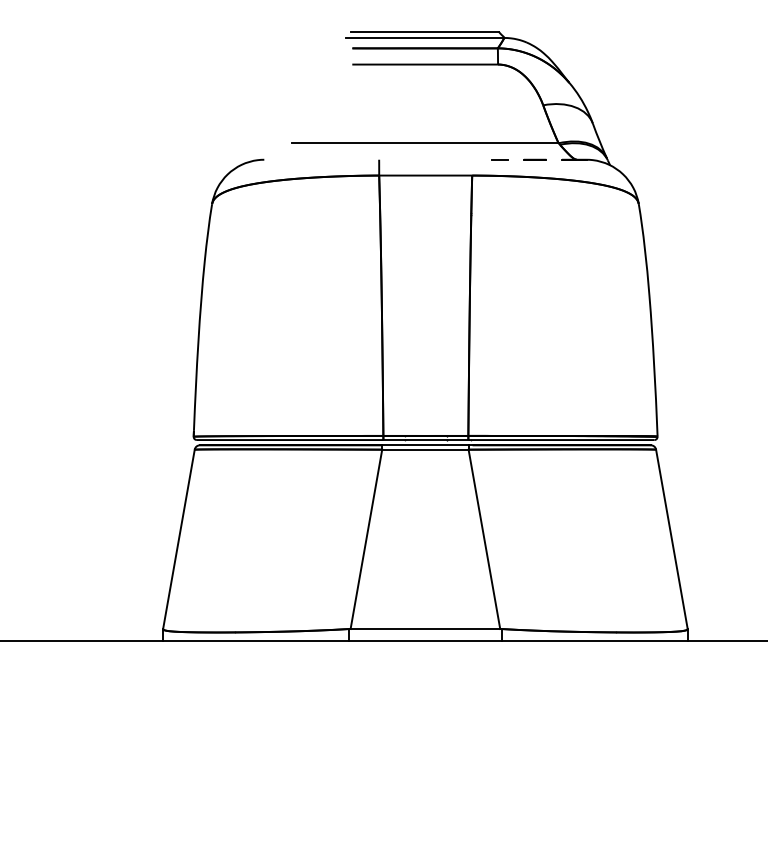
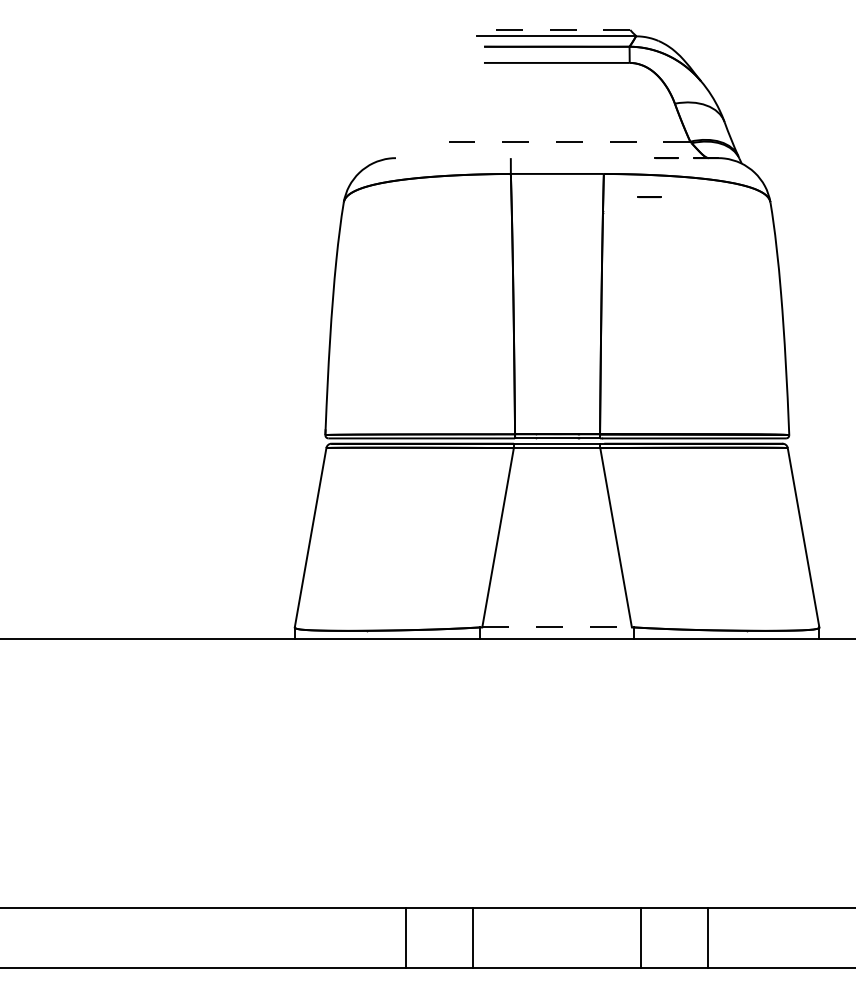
line: (423, 31) -> (555, 29), solid -> dashed
line: (424, 143) -> (556, 141), solid -> dashed
line: (499, 159) -> (631, 157), removed
line: (517, 198) -> (649, 196), added
line: (425, 629) -> (557, 627), solid -> dashed

